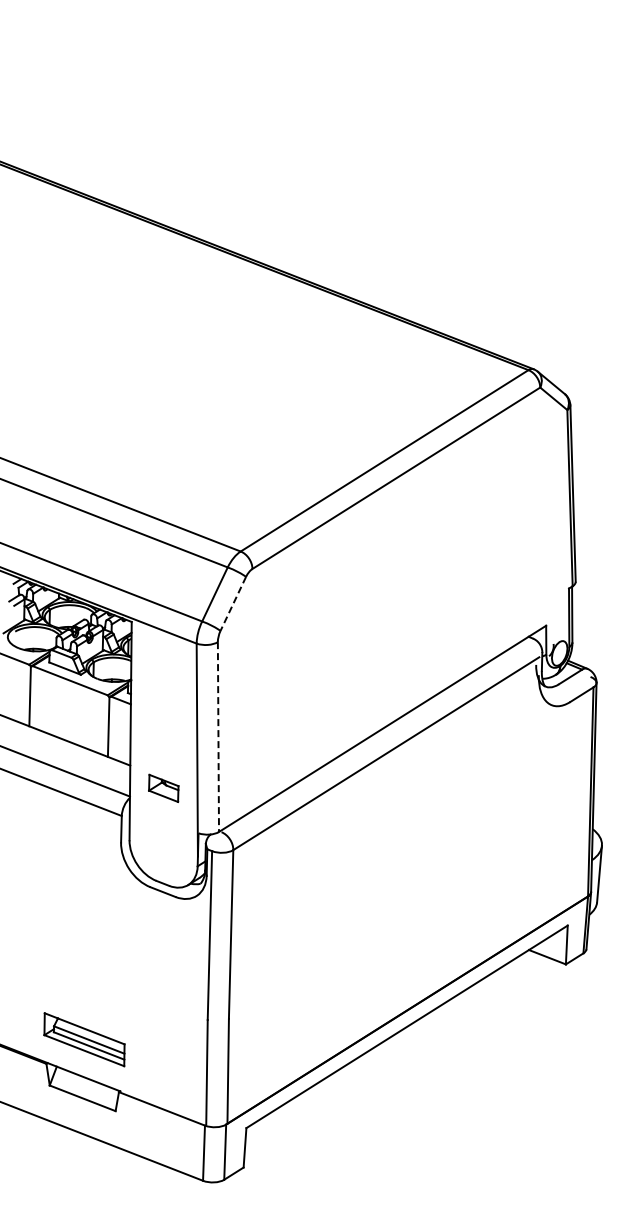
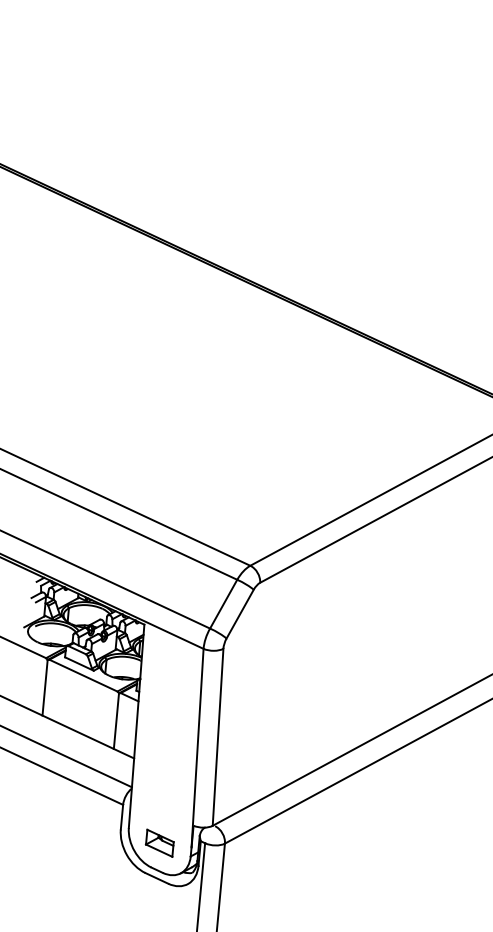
line: (233, 603) -> (240, 613), dashed -> solid
line: (218, 737) -> (218, 737), dashed -> solid
part: (163, 787) -> (159, 842), moved

